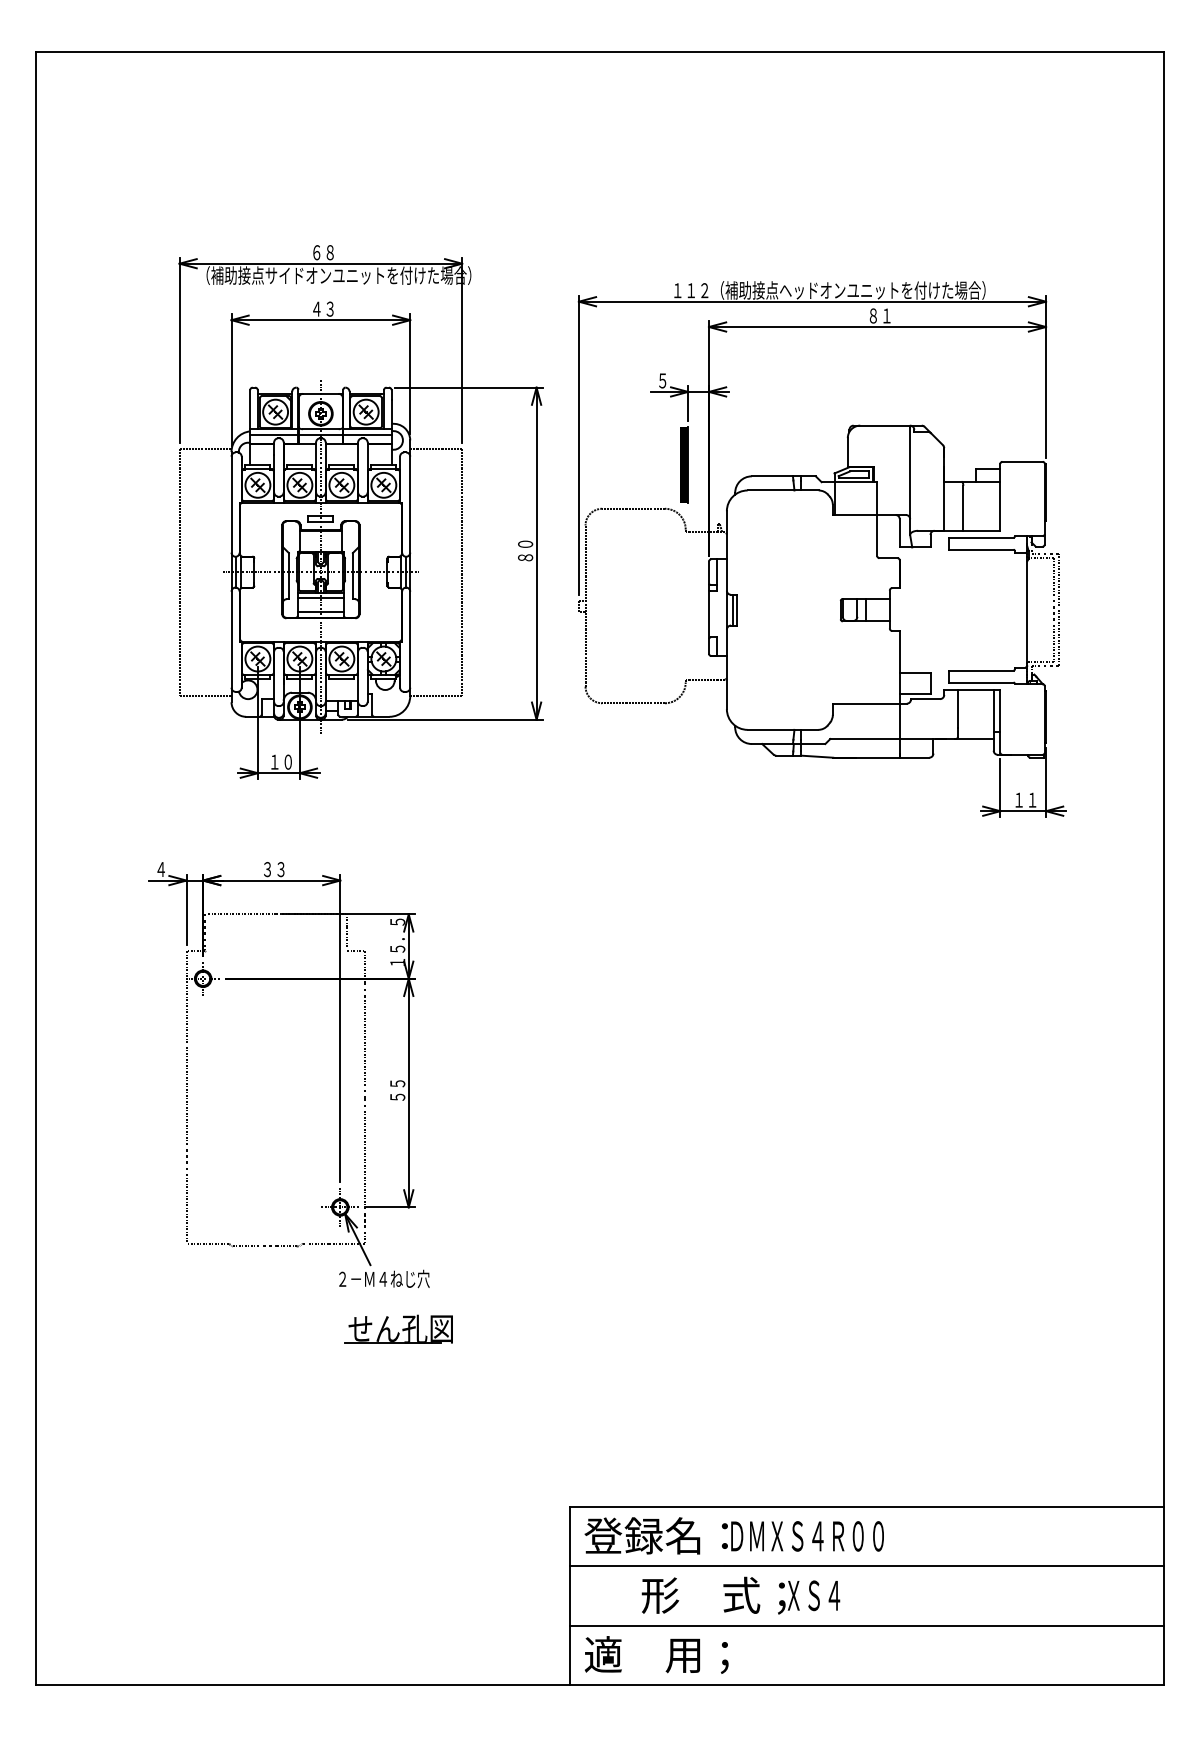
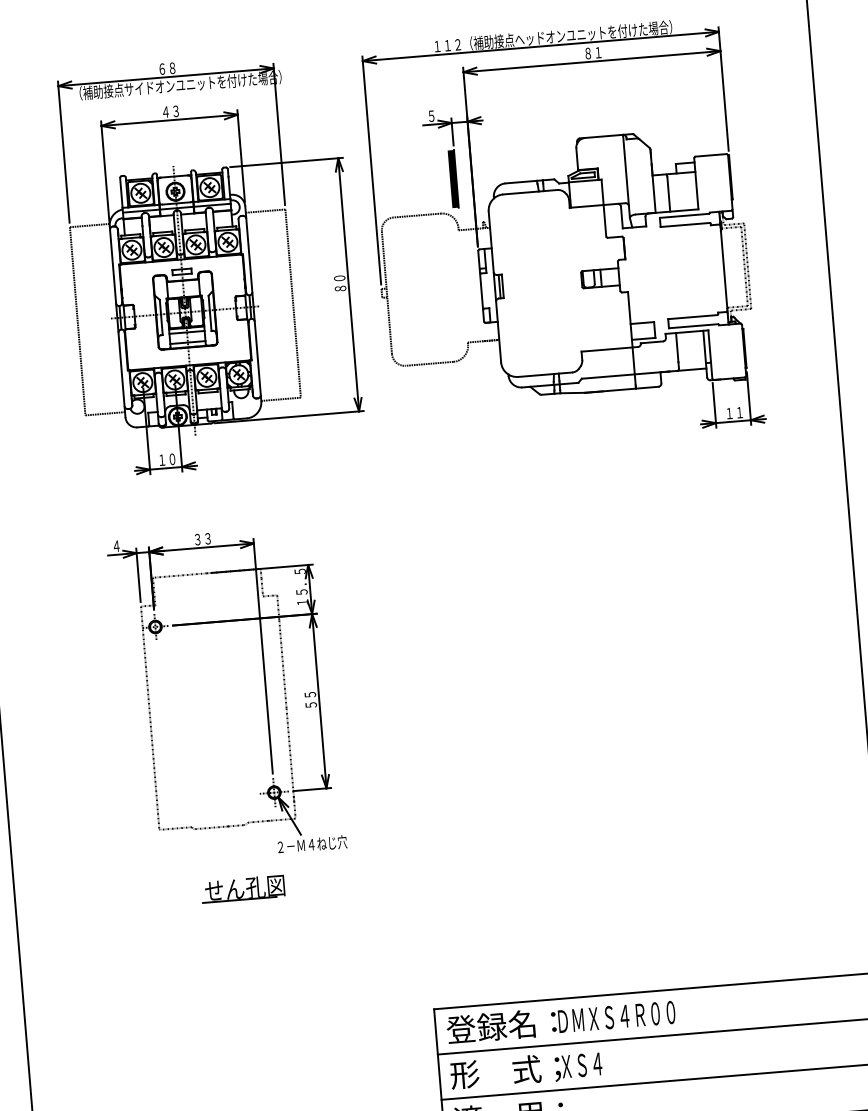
part: (821, 549) -> (563, 234), moved
part: (339, 1075) -> (265, 692), moved
part: (398, 1328) -> (243, 888), moved
text: (740, 1595) -> (525, 1069), moved

